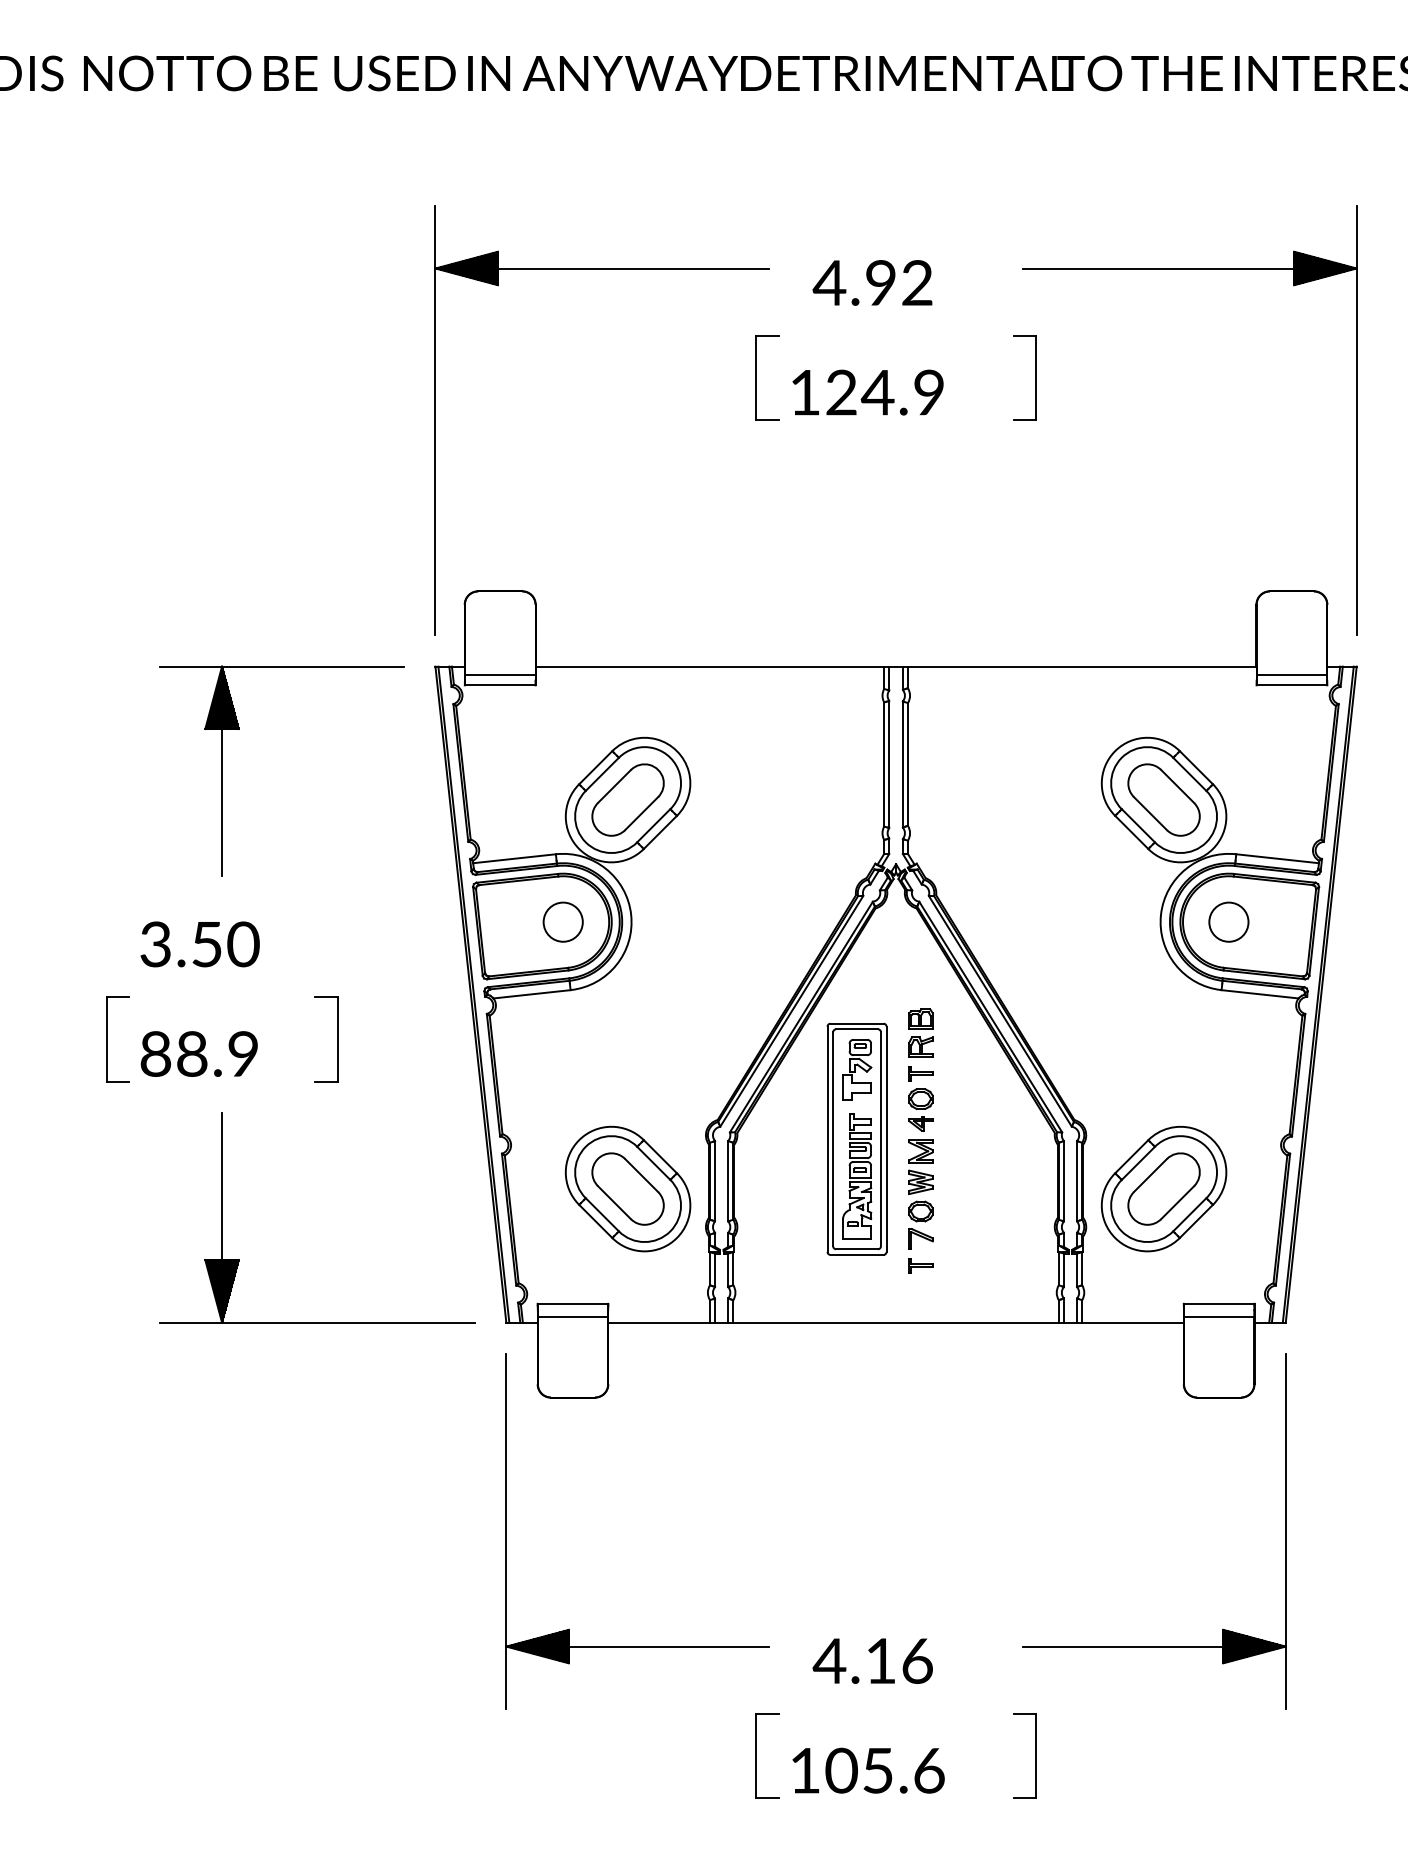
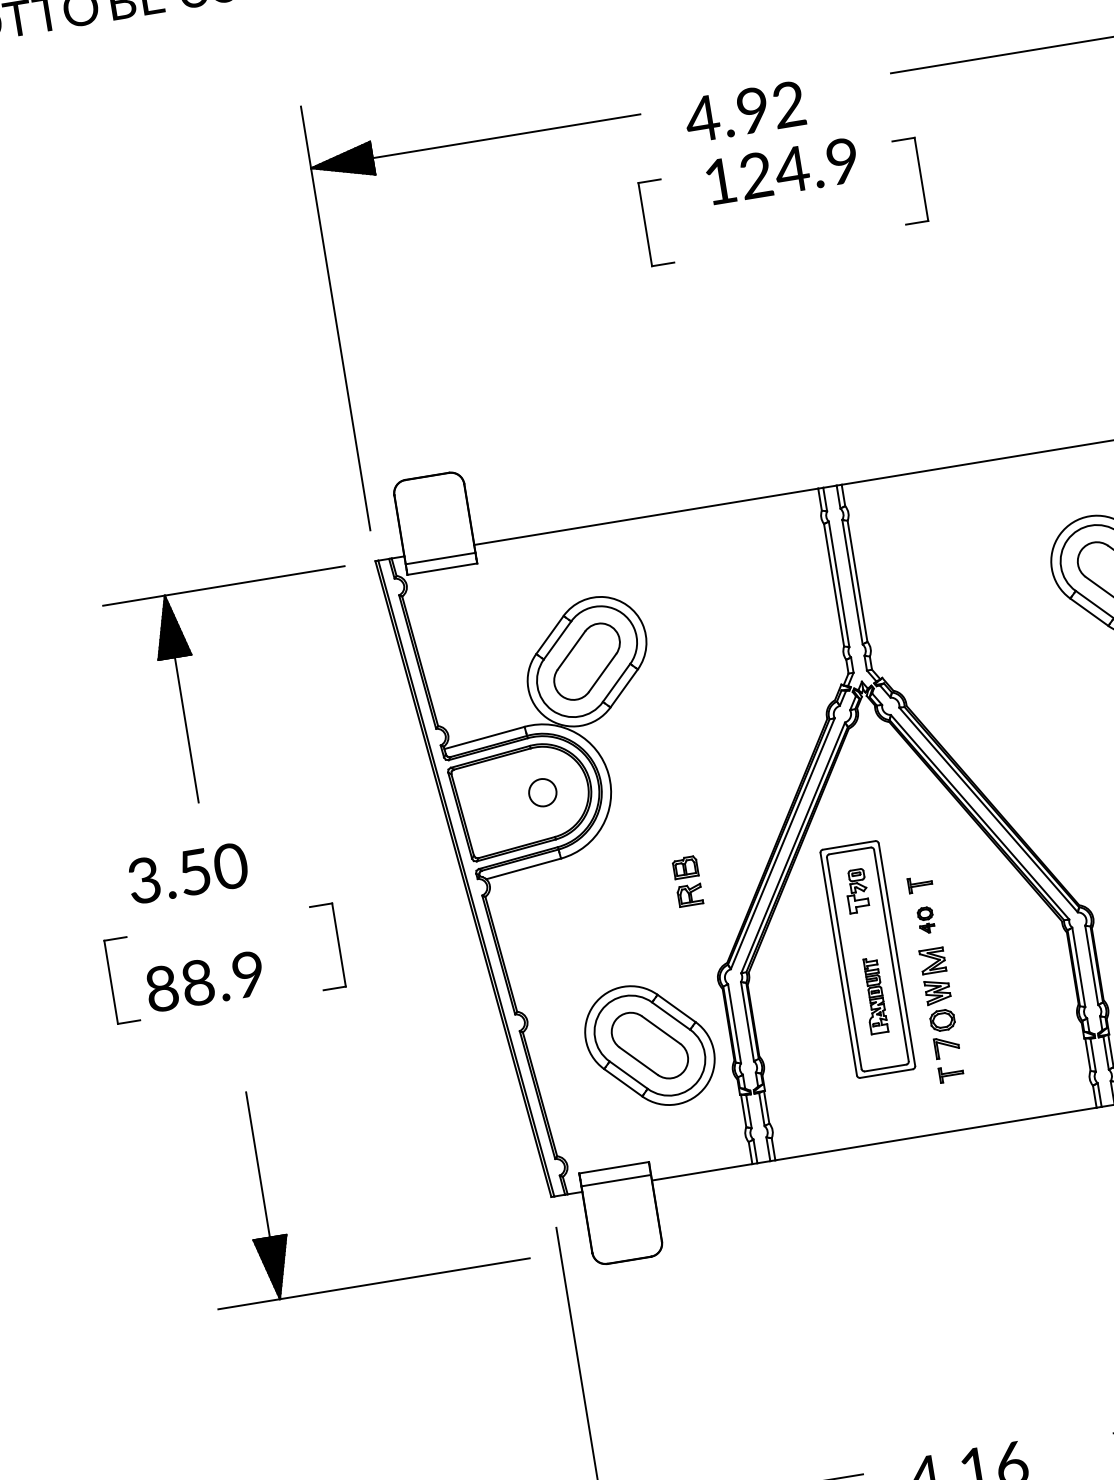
text: (867, 392) -> (781, 171), moved
circle: (562, 921) -> (541, 792), size x0.7
part: (920, 1032) -> (687, 880), moved
part: (857, 1069) -> (857, 890), size x0.7
part: (920, 1109) -> (925, 919), size x0.6
part: (857, 1176) -> (874, 996), size x0.6
part: (239, 1259) -> (287, 1234), moved

